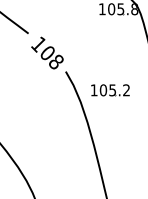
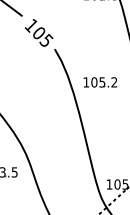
text: (56, 61) -> (46, 40), 108 -> 105
part: (110, 90) -> (100, 82), moved

